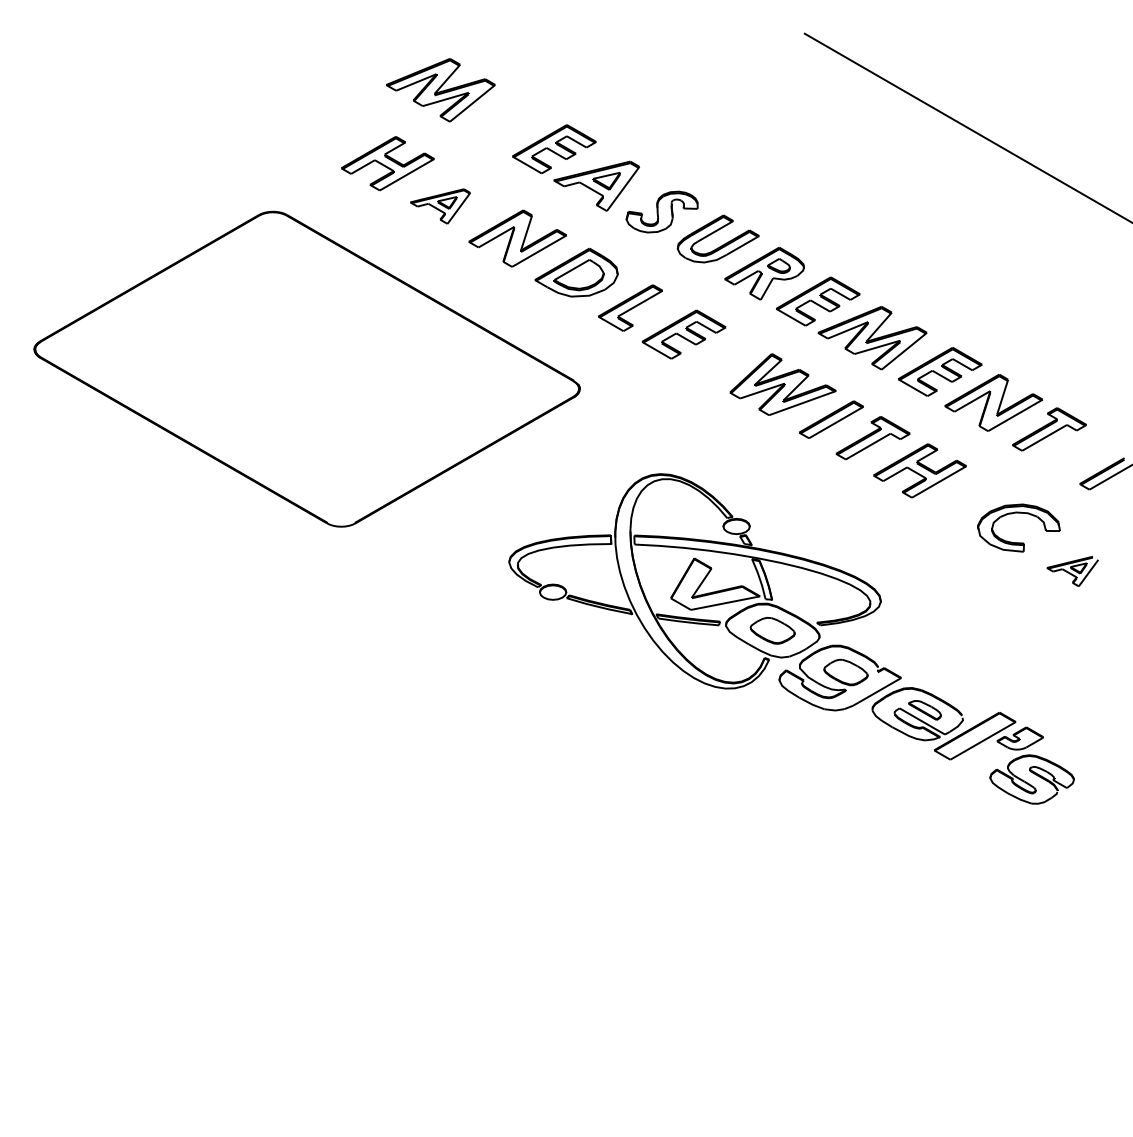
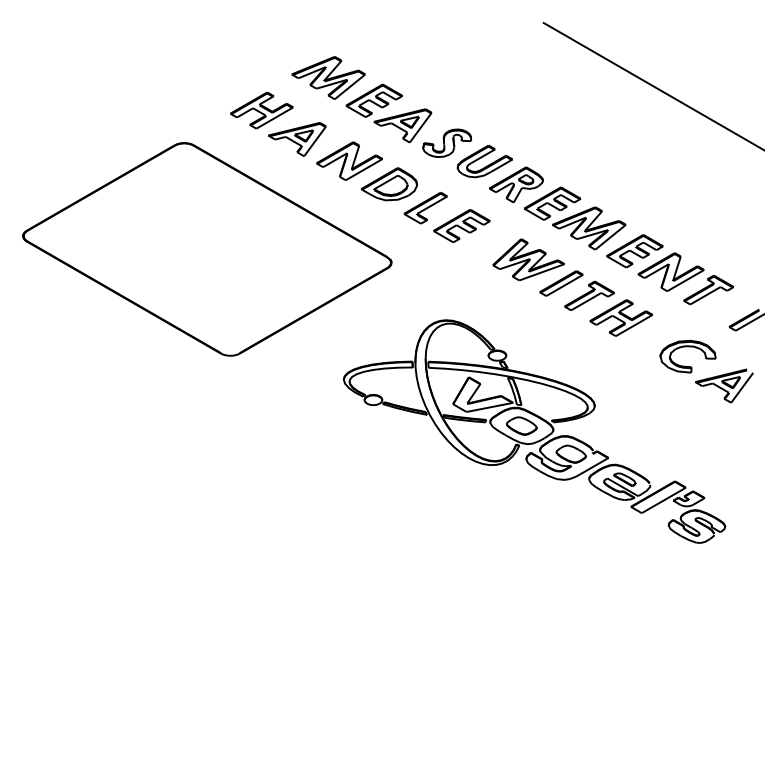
part: (440, 89) -> (328, 77), moved
part: (440, 206) -> (297, 139), size x1.43
part: (1072, 570) -> (724, 385), size x1.67

